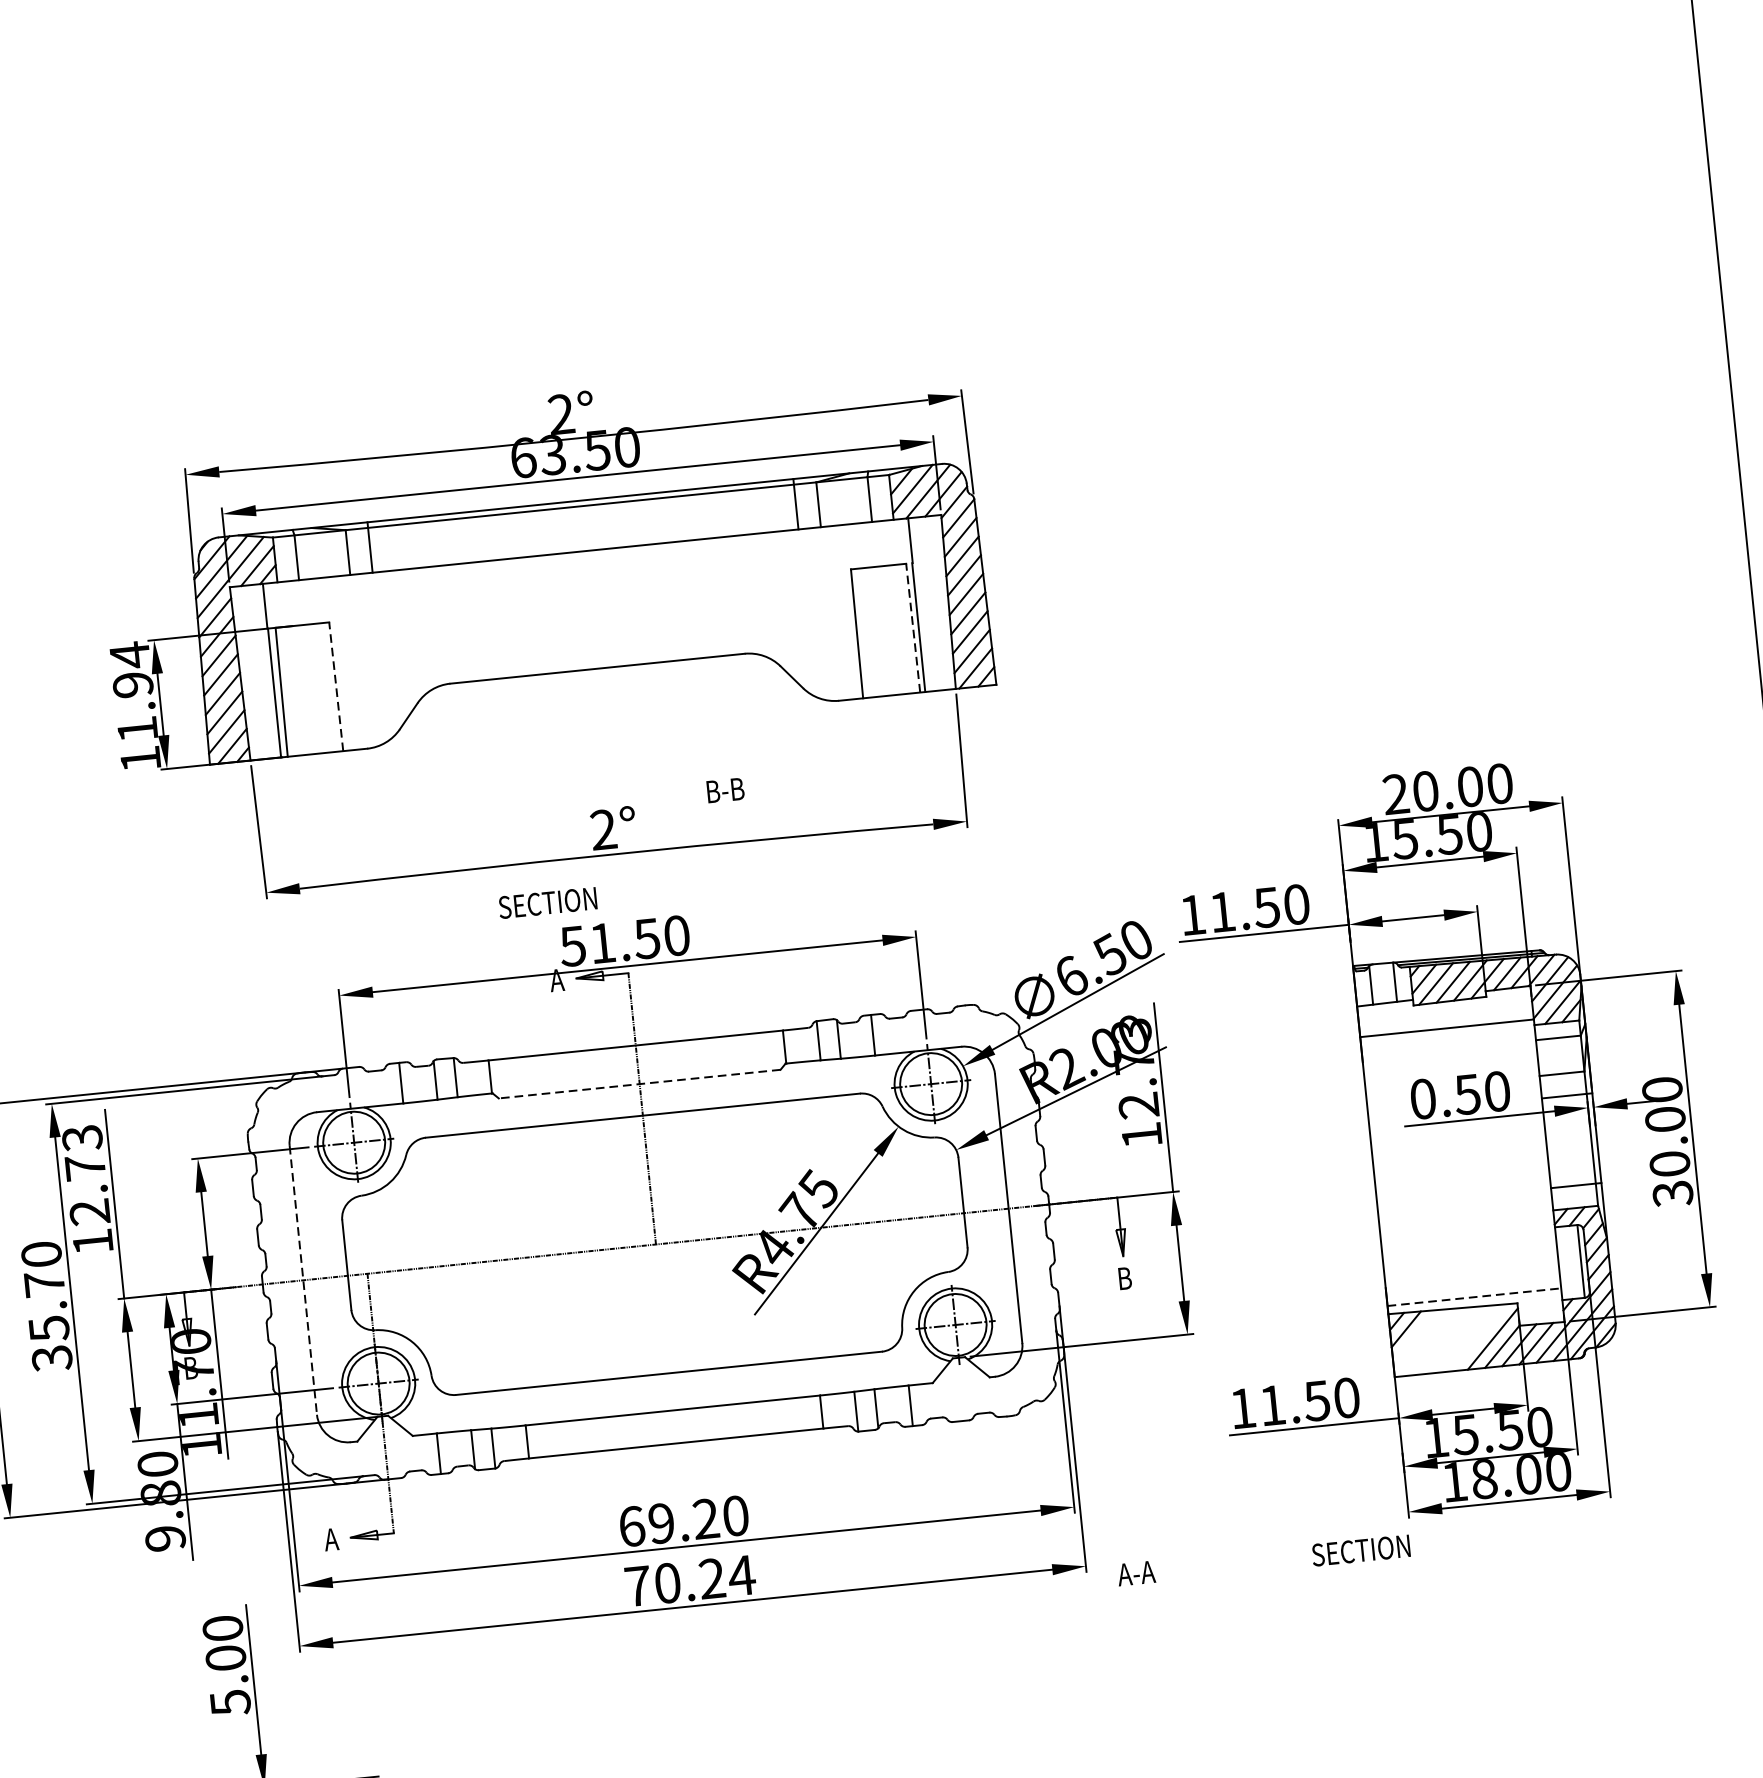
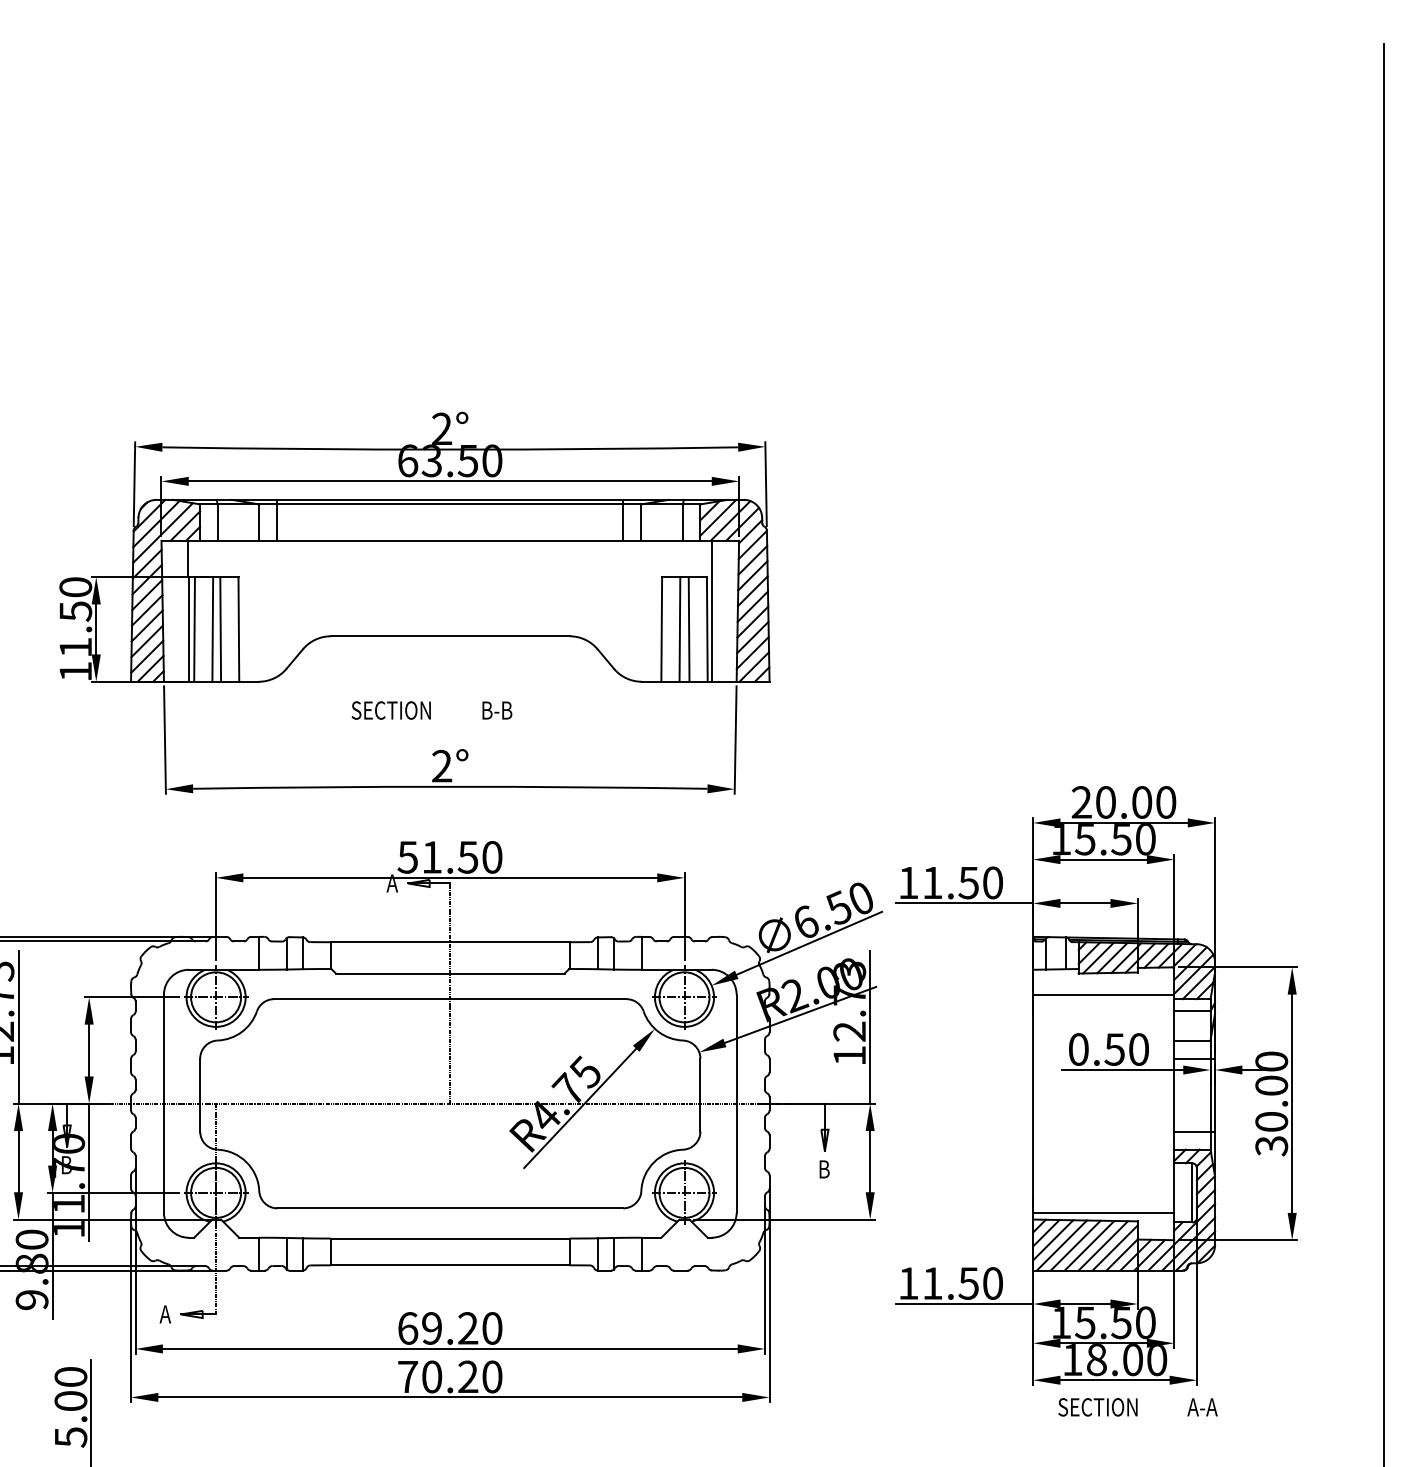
line: (913, 626) -> (707, 628), dashed -> solid
line: (890, 630) -> (688, 629), added
line: (878, 631) -> (679, 629), added
text: (131, 669) -> (75, 598), 11.94 -> 11.50
line: (335, 685) -> (238, 628), dashed -> solid
line: (313, 689) -> (220, 629), added
line: (303, 690) -> (212, 629), added
text: (725, 790) -> (497, 710), moved
text: (546, 903) -> (390, 710), moved
line: (638, 1084) -> (449, 973), dashed -> solid
line: (302, 1281) -> (163, 1104), dashed -> solid
line: (1475, 1296) -> (1104, 1212), dashed -> solid
line: (1416, 1337) -> (1053, 1240), added
line: (1478, 1337) -> (1103, 1245), added
line: (1460, 1339) -> (1089, 1245), added
line: (1443, 1340) -> (1075, 1245), added
line: (1426, 1342) -> (1061, 1245), added
text: (1360, 1550) -> (1097, 1407), moved
text: (1136, 1573) -> (1202, 1407), moved
text: (742, 1575) -> (492, 1376), 70.24 -> 70.20

